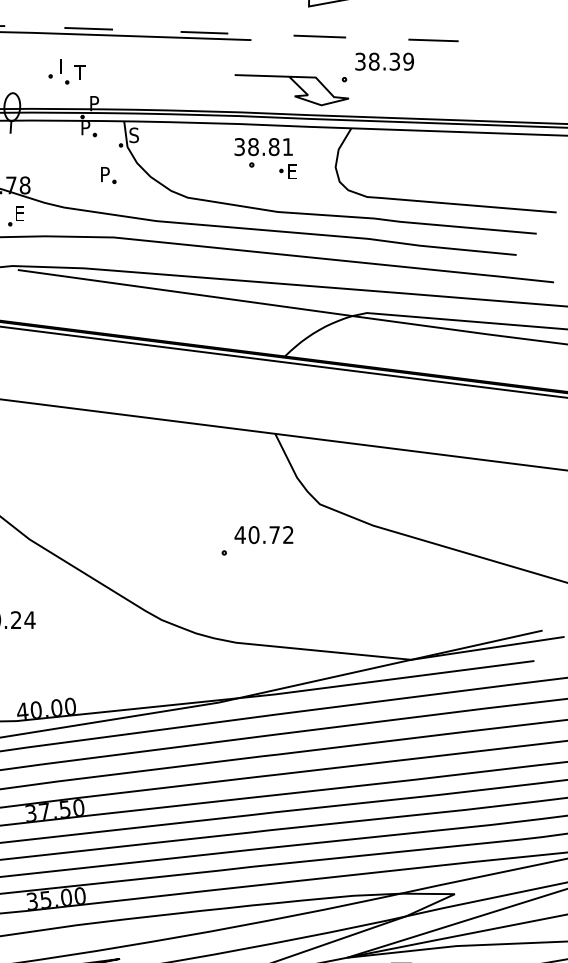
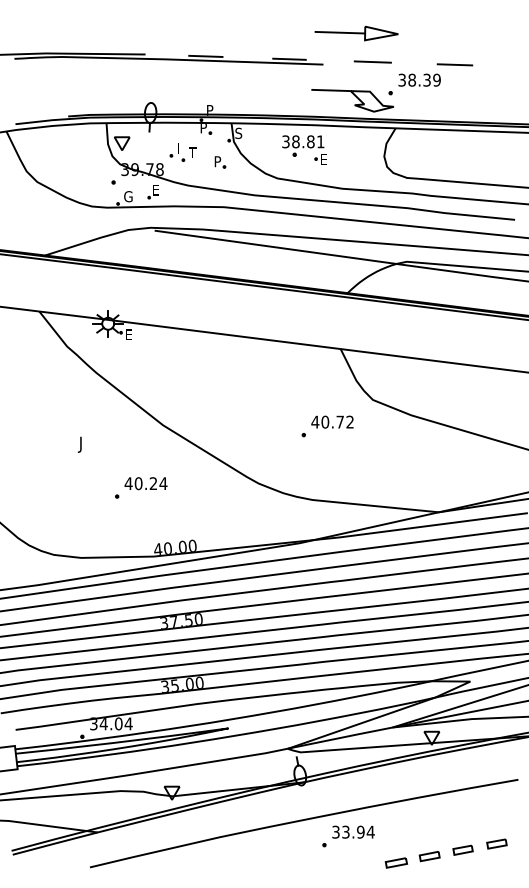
part: (66, 71) -> (182, 152), moved
part: (265, 157) -> (304, 149), moved

